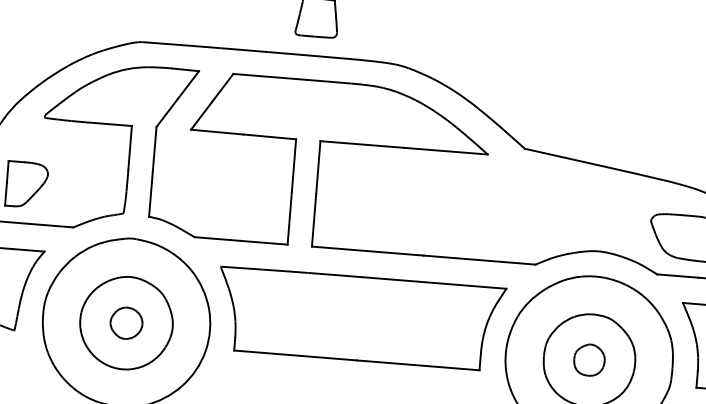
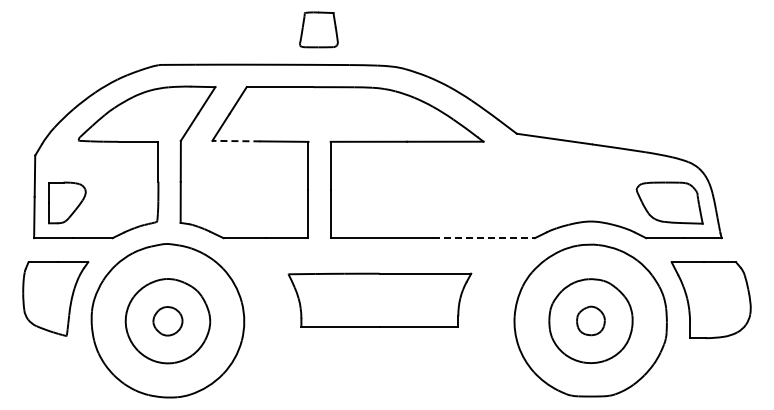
line: (216, 132) -> (235, 141), solid -> dashed
line: (480, 260) -> (484, 238), solid -> dashed
part: (359, 319) -> (379, 300), size x0.7

